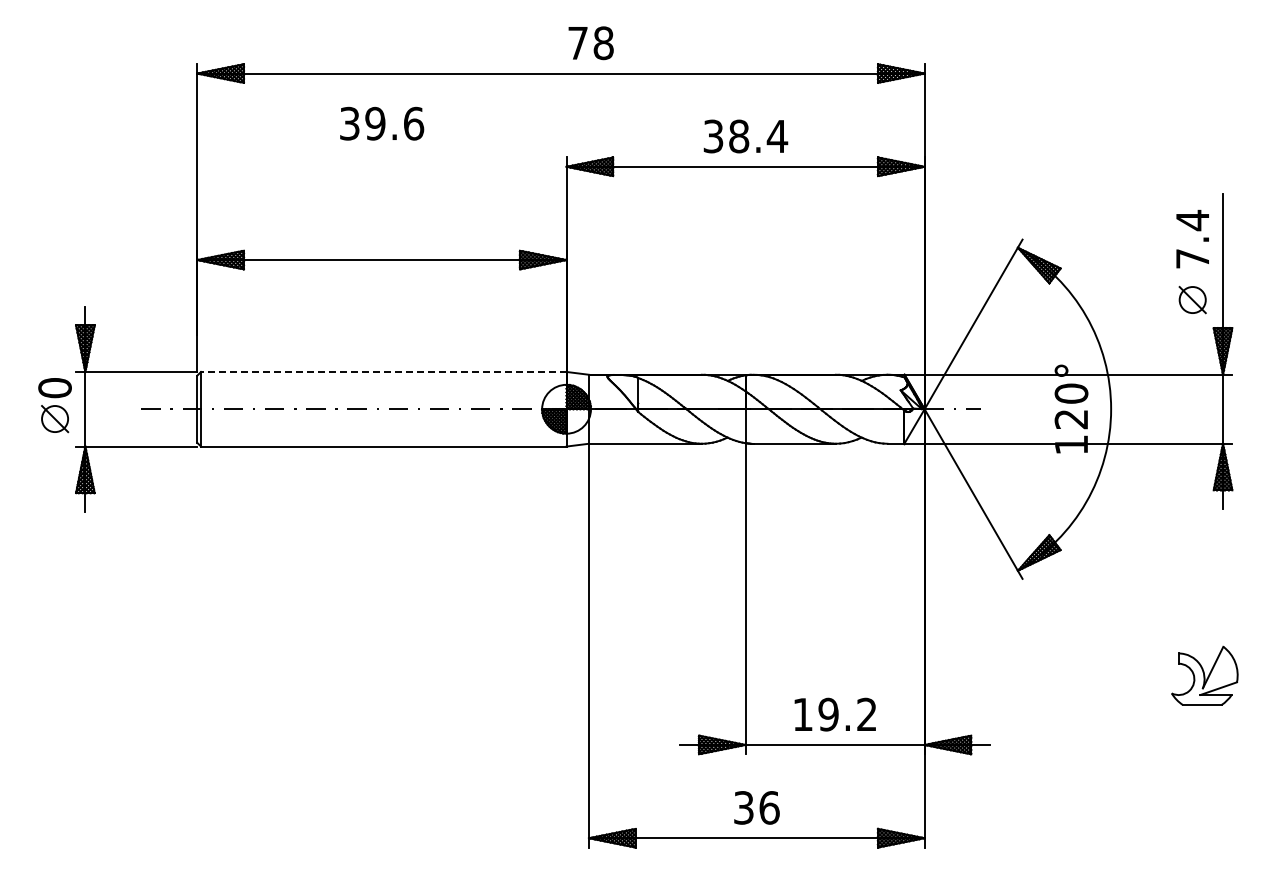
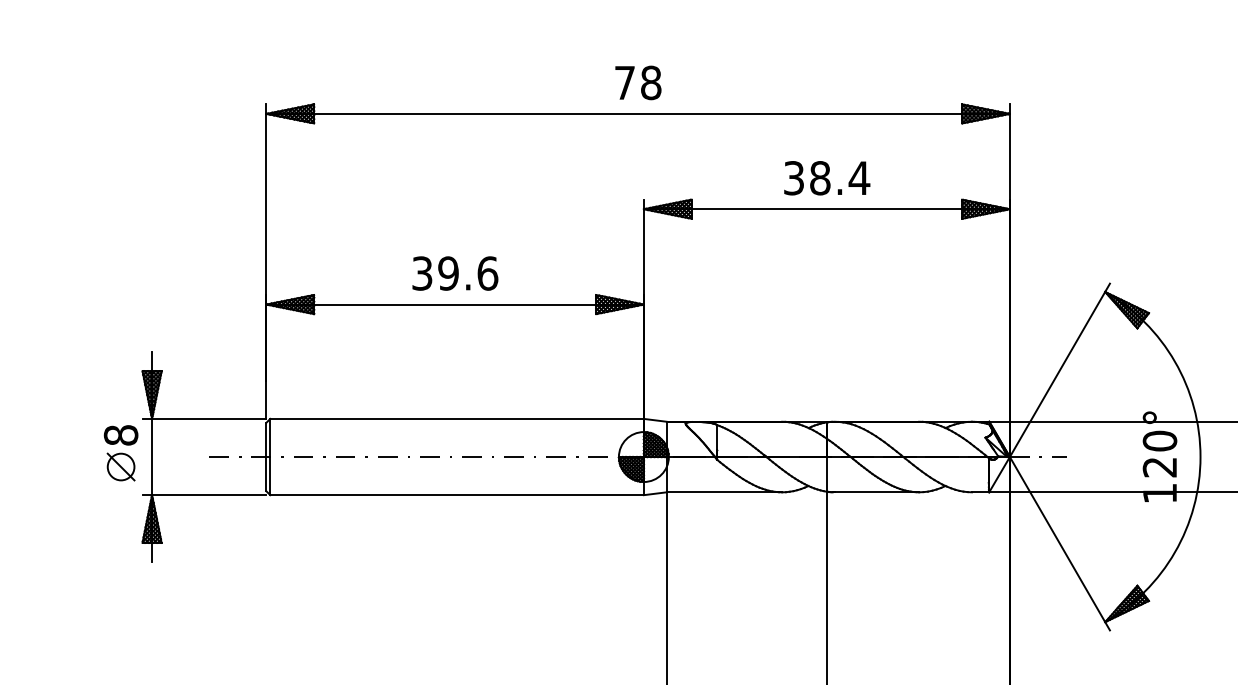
text: (590, 43) -> (637, 83), moved
text: (382, 123) -> (455, 273), moved
line: (383, 371) -> (456, 418), dashed -> solid
text: (54, 388) -> (120, 435), 0 -> 8

